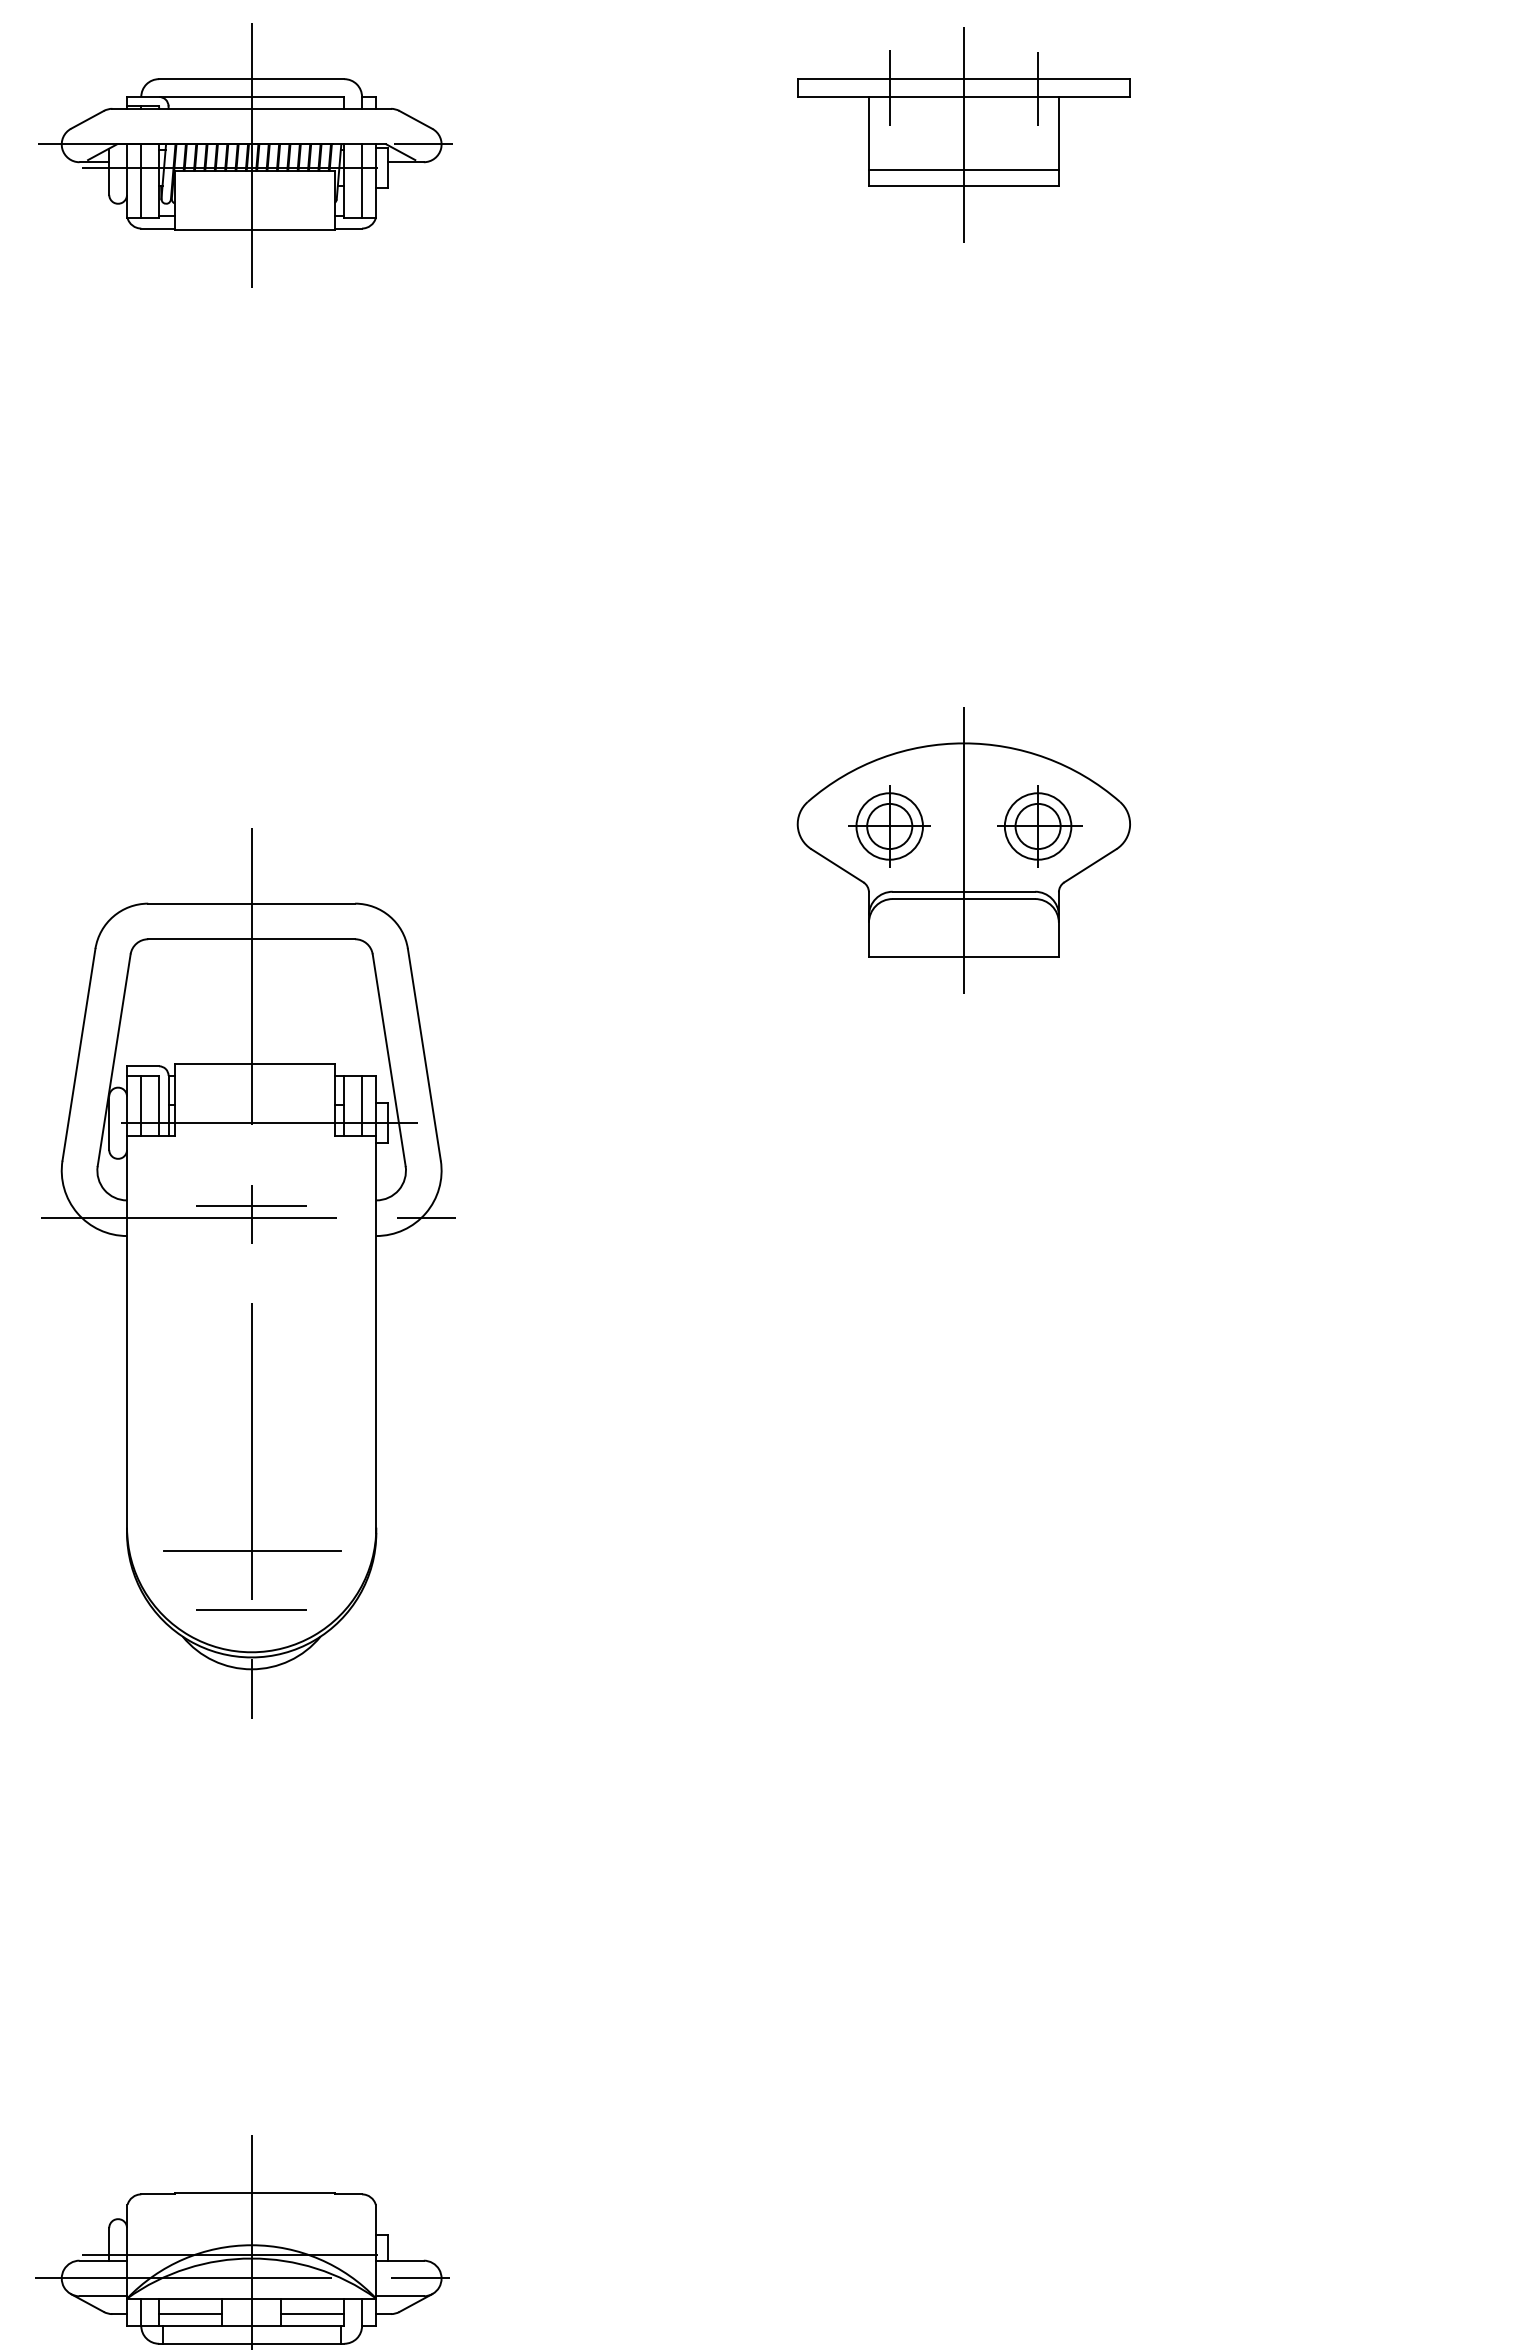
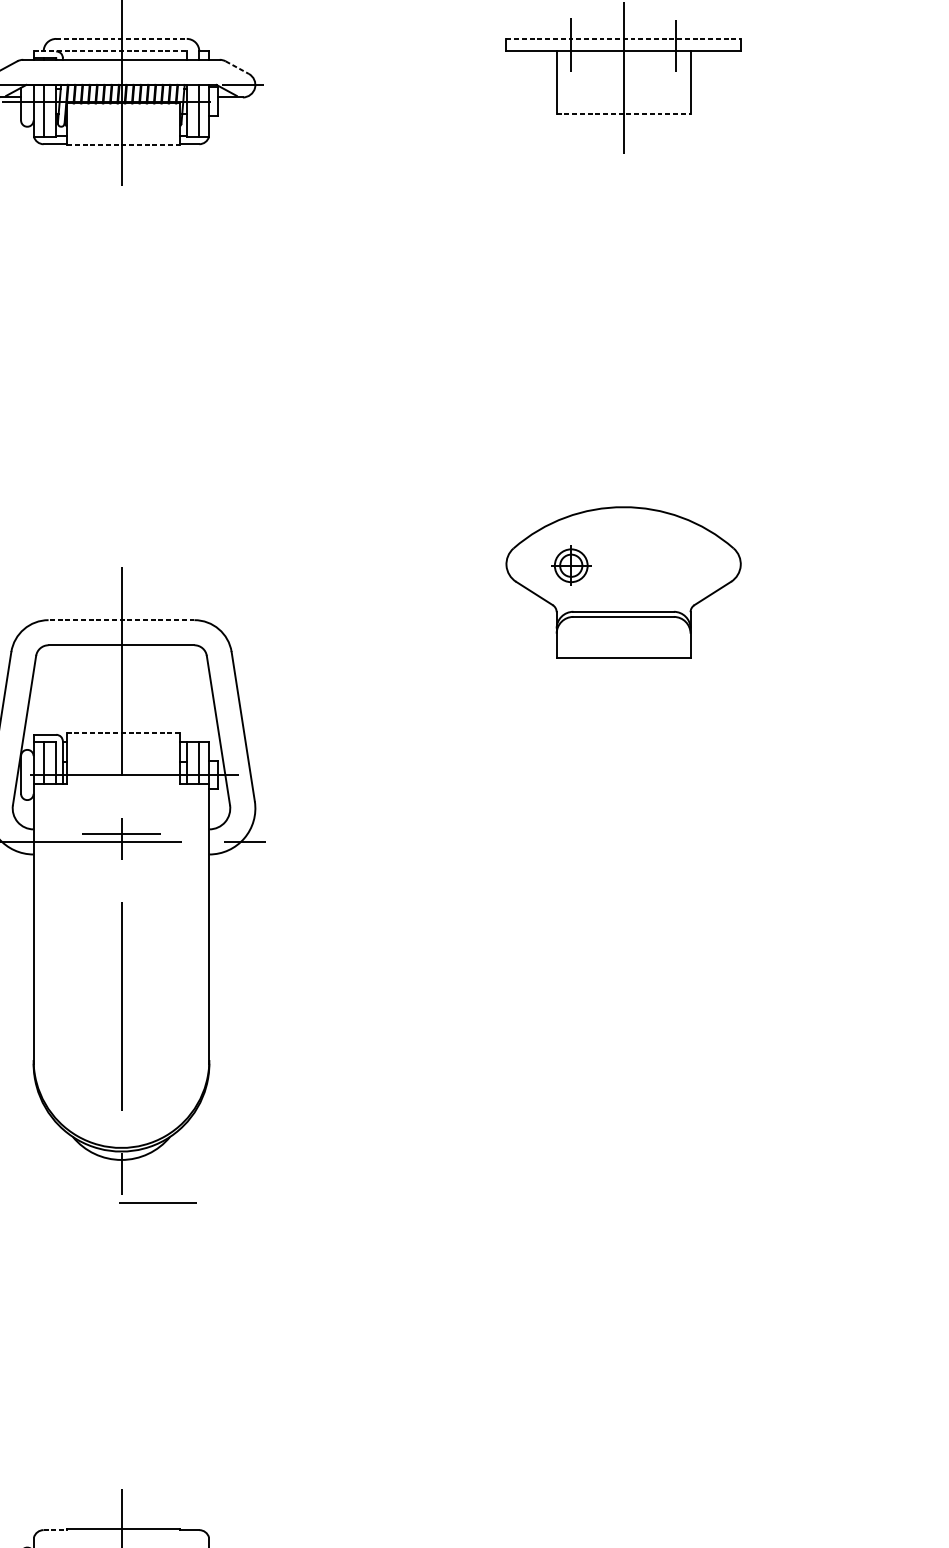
line: (251, 79) -> (121, 39), solid -> dashed
line: (964, 79) -> (624, 39), solid -> dashed
line: (235, 96) -> (110, 51), solid -> dashed
line: (415, 119) -> (236, 67), solid -> dashed
line: (963, 169) -> (623, 102), removed
line: (963, 185) -> (623, 113), solid -> dashed
line: (255, 229) -> (124, 144), solid -> dashed
part: (889, 826) -> (571, 565), size x0.7
part: (1039, 826) -> (676, 565), removed
line: (963, 850) -> (623, 582), removed
line: (251, 903) -> (121, 620), solid -> dashed
line: (254, 1063) -> (123, 732), solid -> dashed
line: (252, 1550) -> (122, 1076), removed
line: (251, 1609) -> (158, 1203), moved
line: (157, 2194) -> (55, 1530), solid -> dashed

